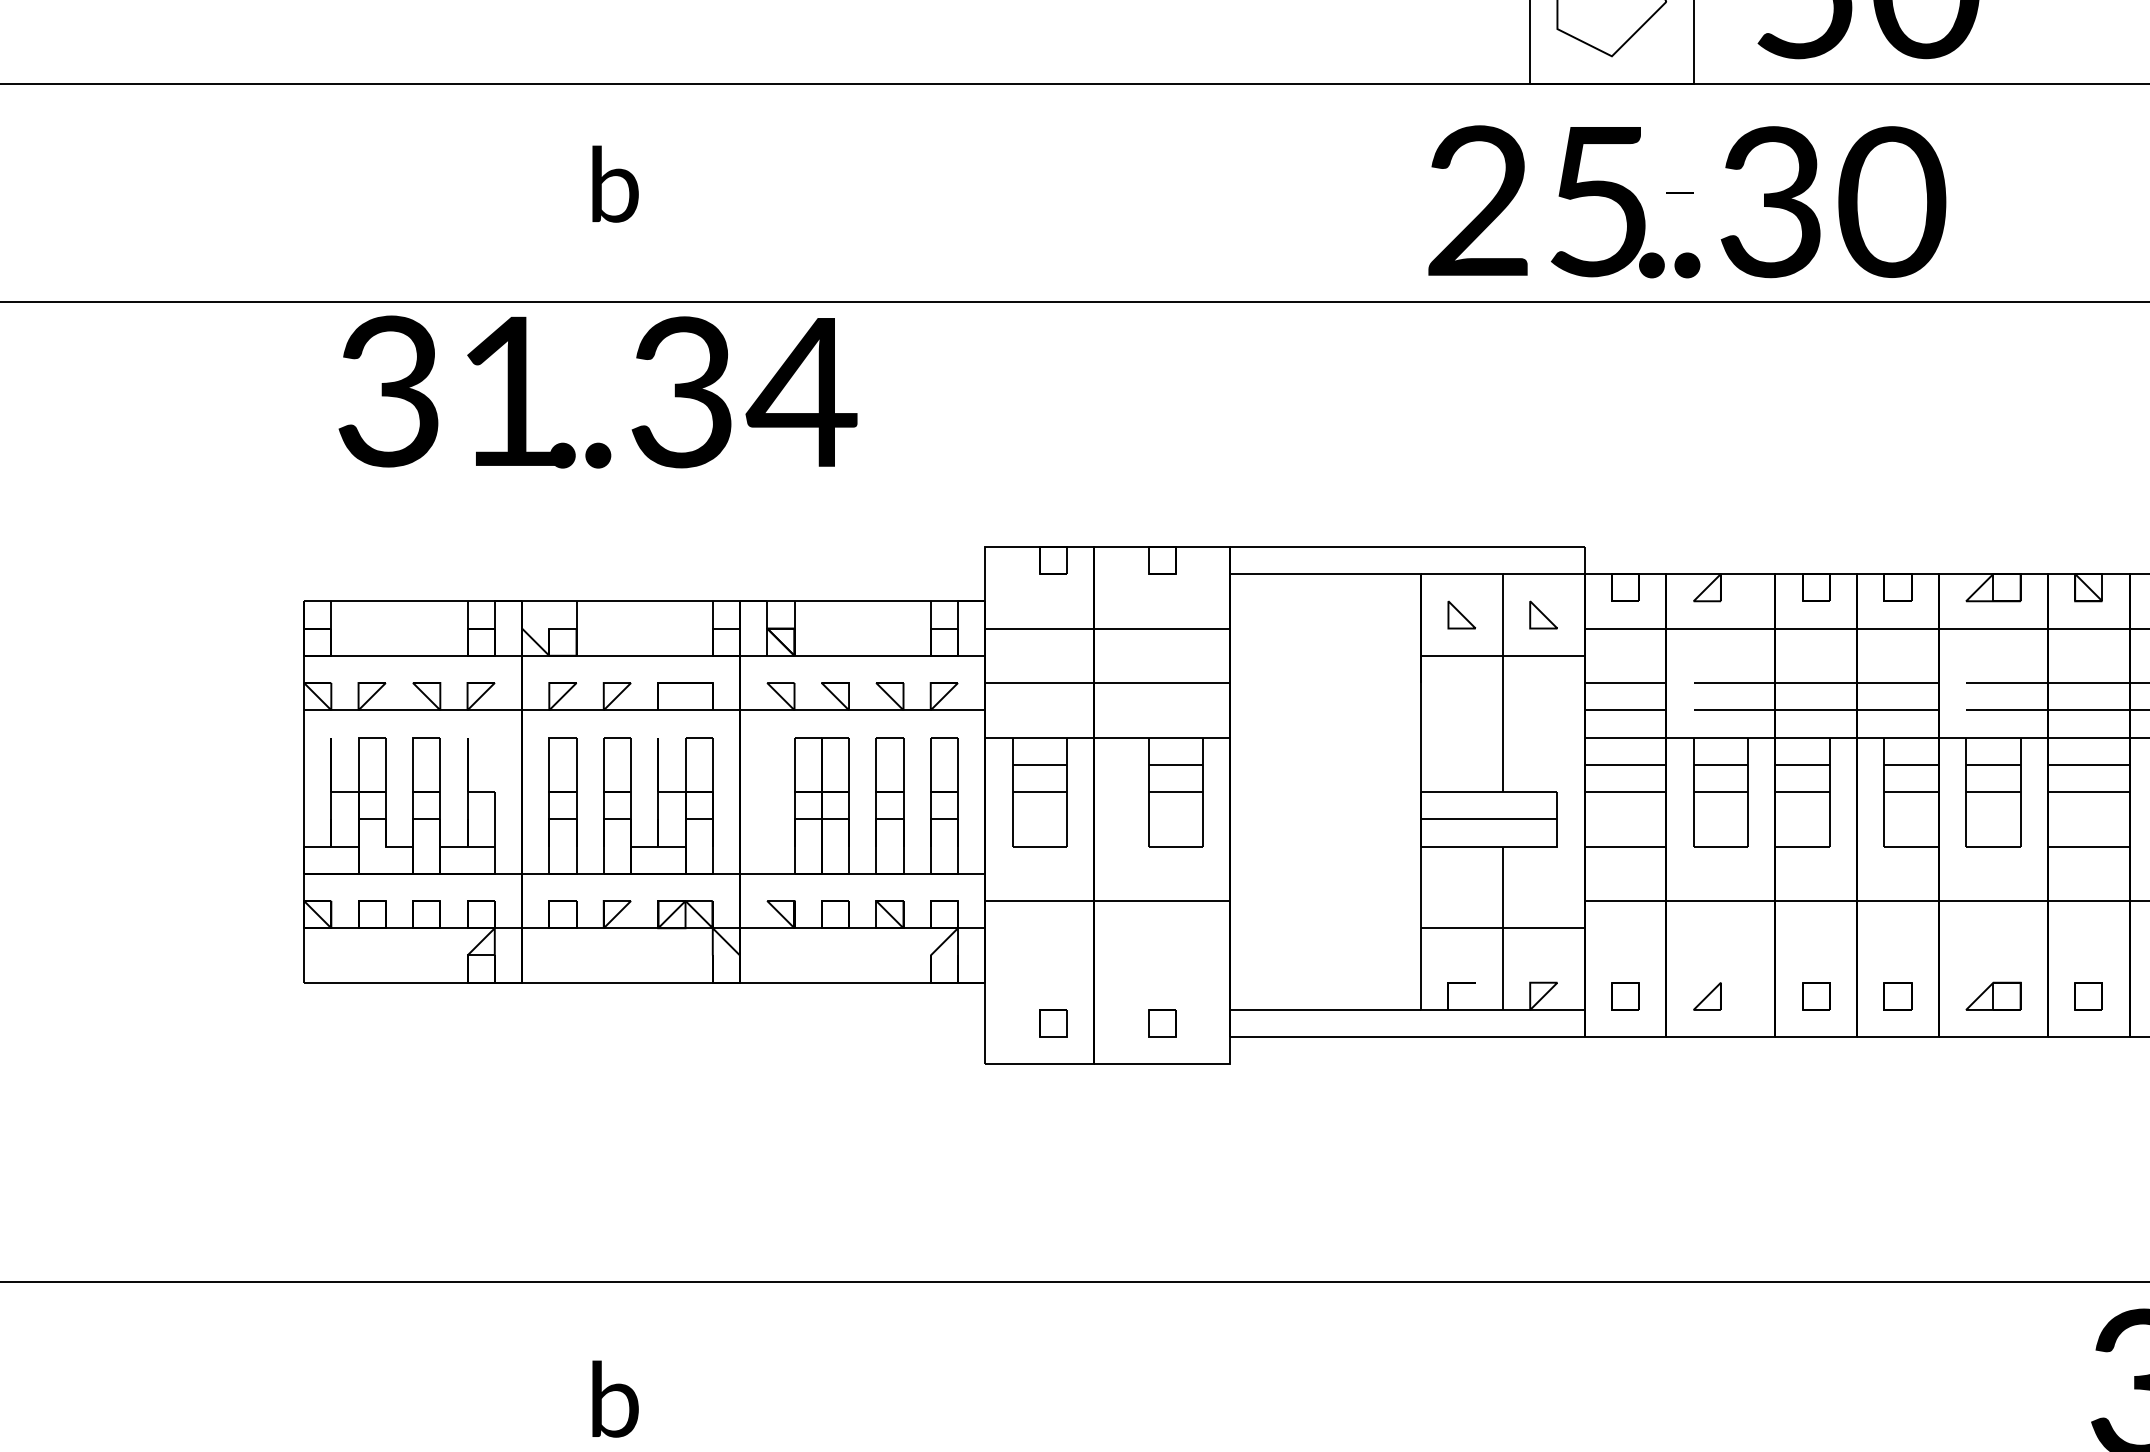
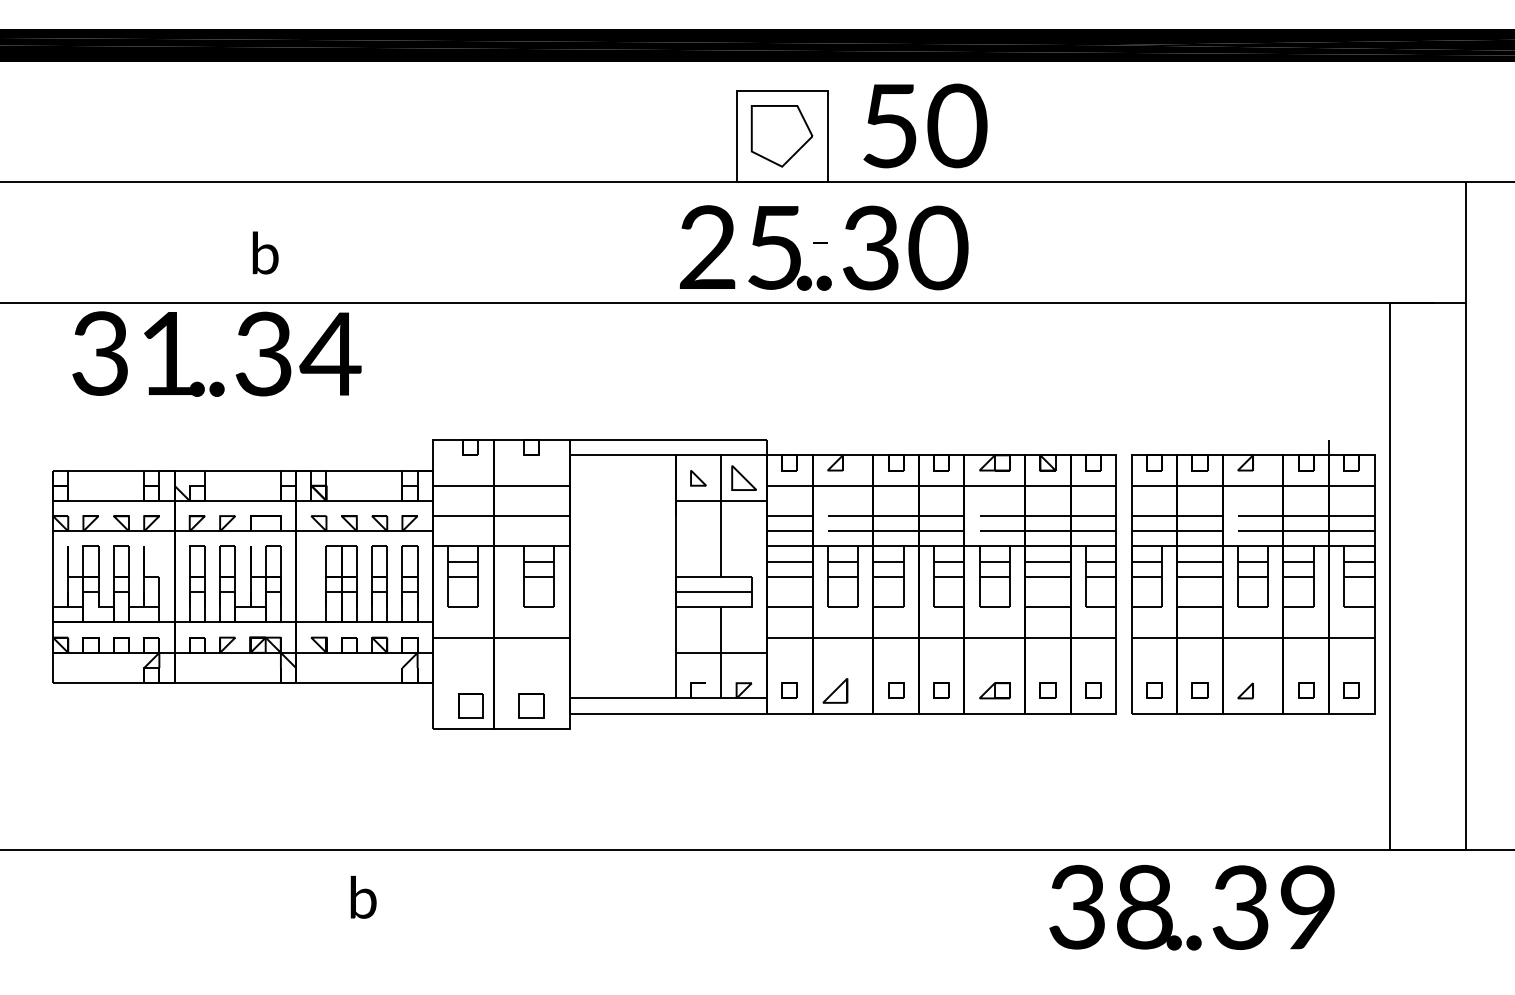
text: (615, 183) -> (265, 252), moved
part: (1542, 615) -> (743, 478), size x1.6
part: (1707, 995) -> (835, 690), size x1.6
part: (1052, 1022) -> (470, 705), size x1.6
part: (1162, 1022) -> (531, 705), size x1.6
text: (615, 1399) -> (363, 897), moved

